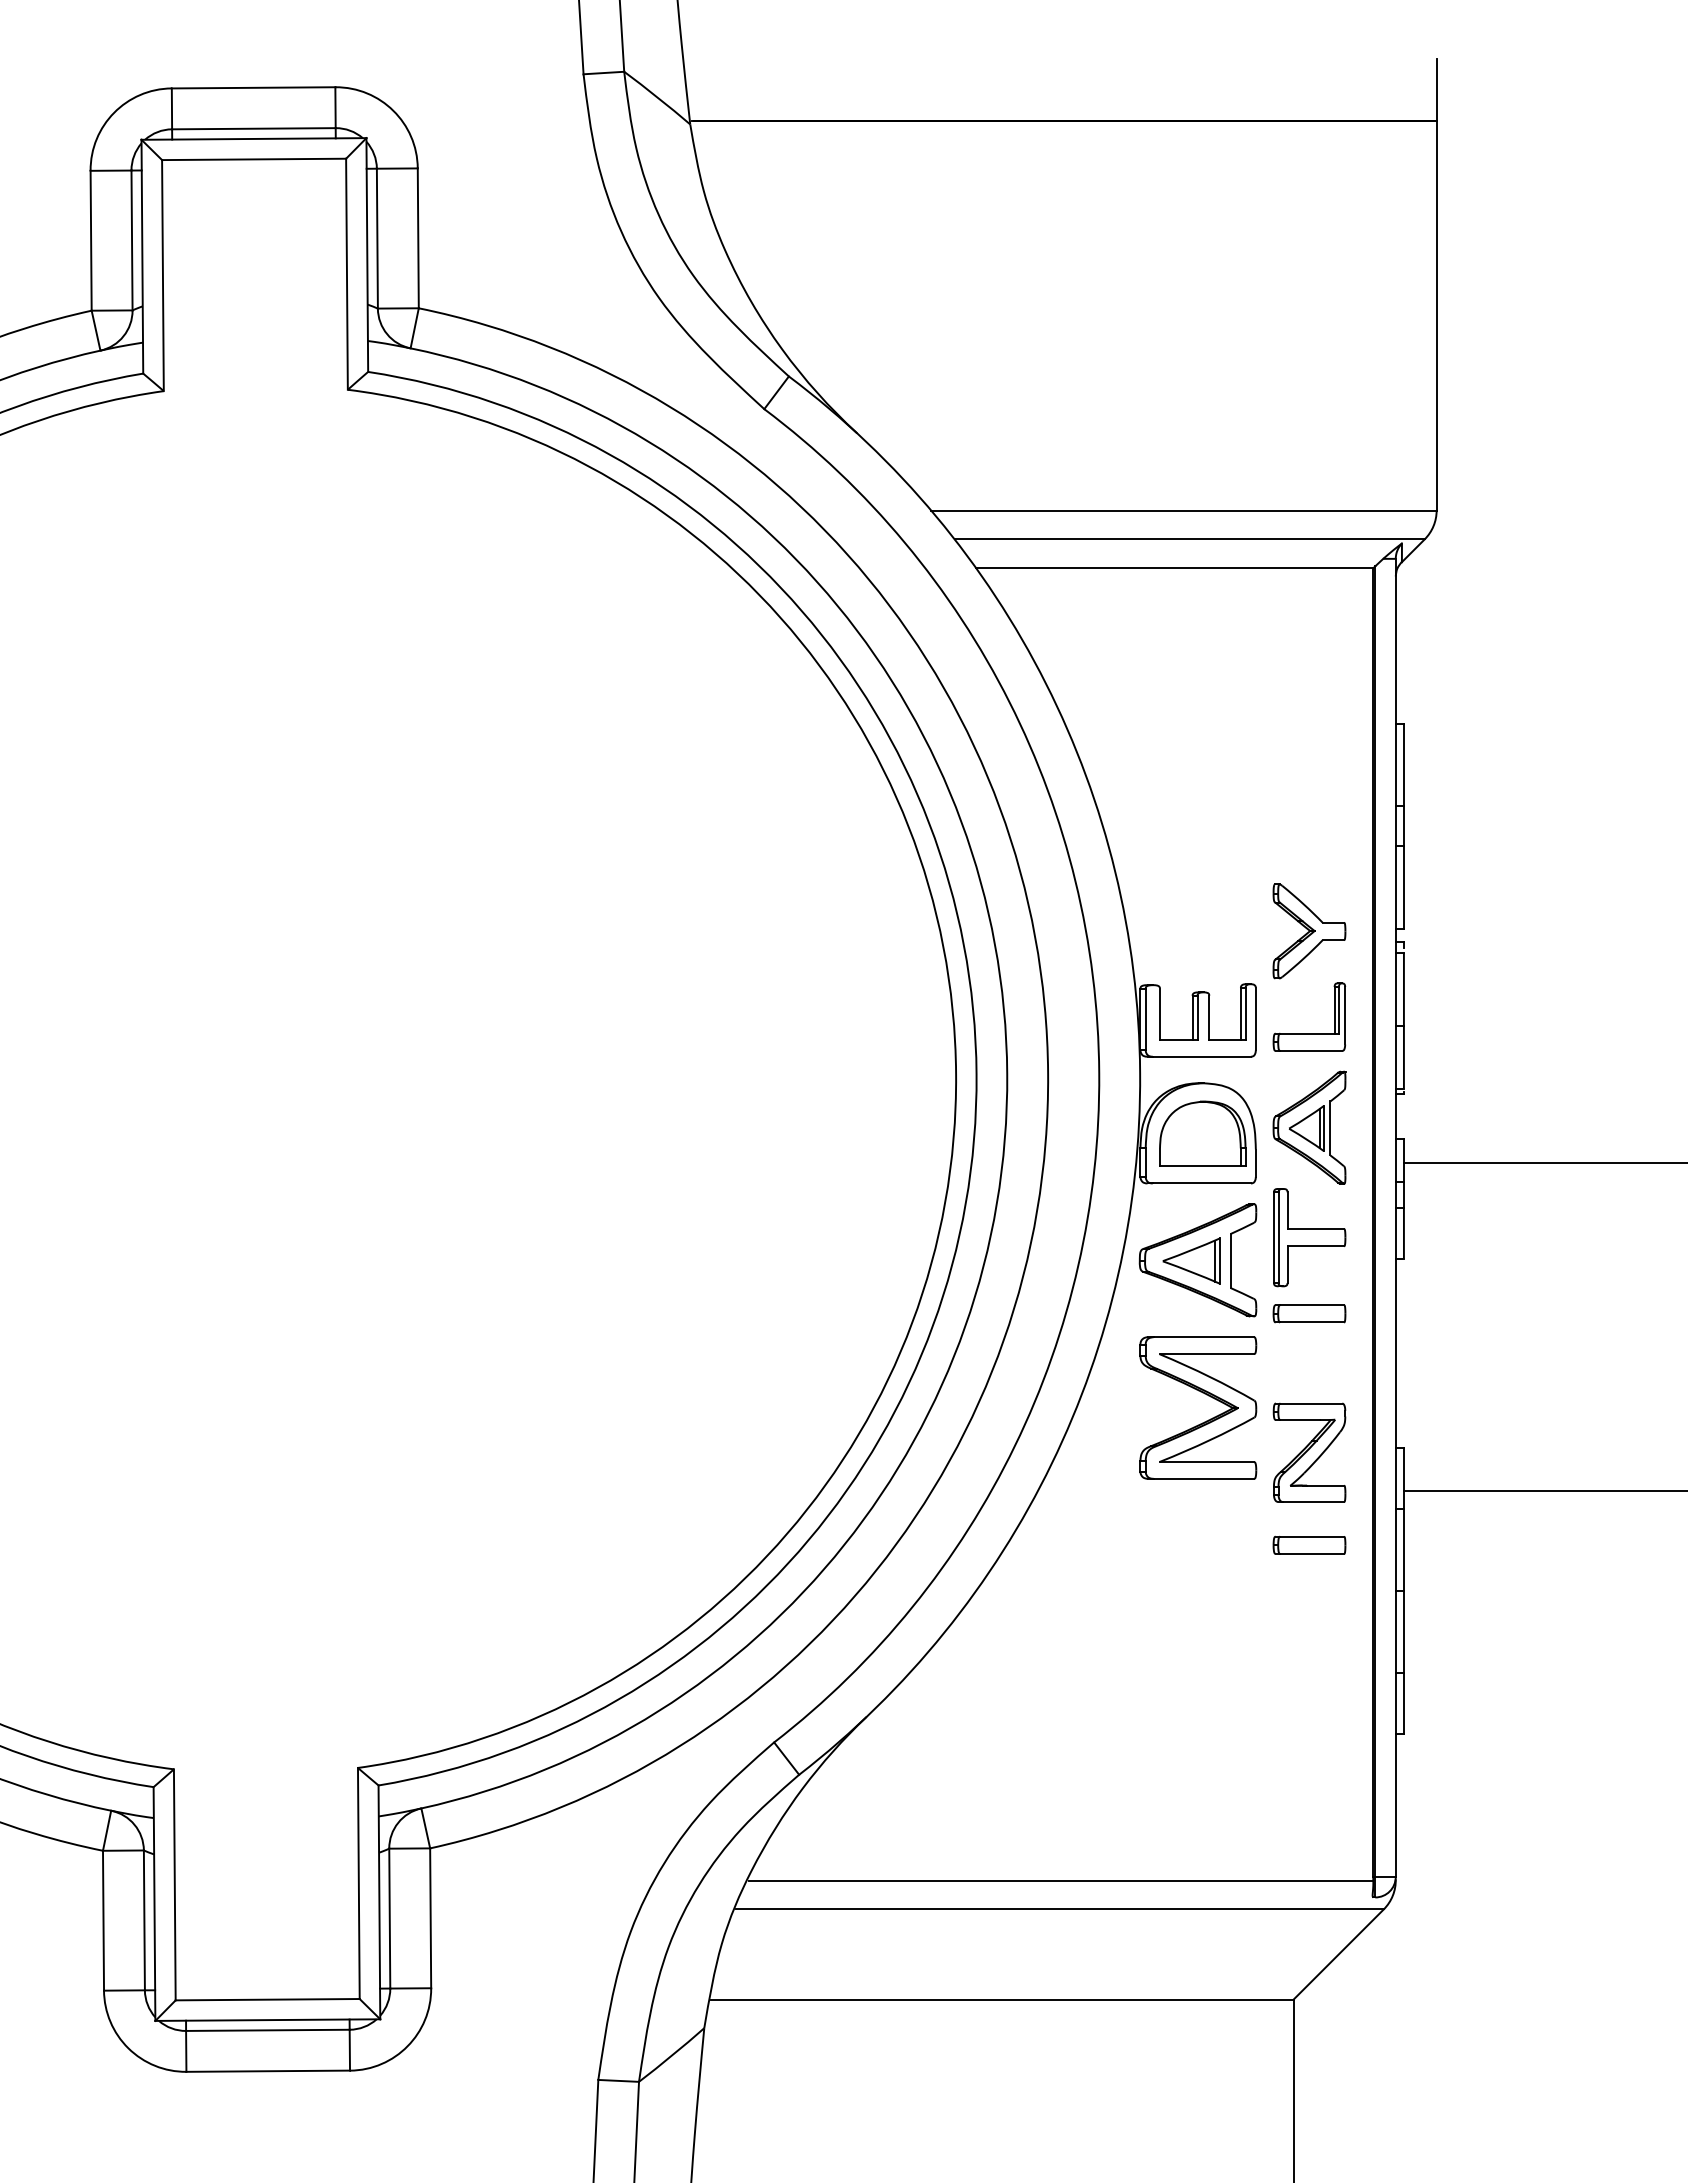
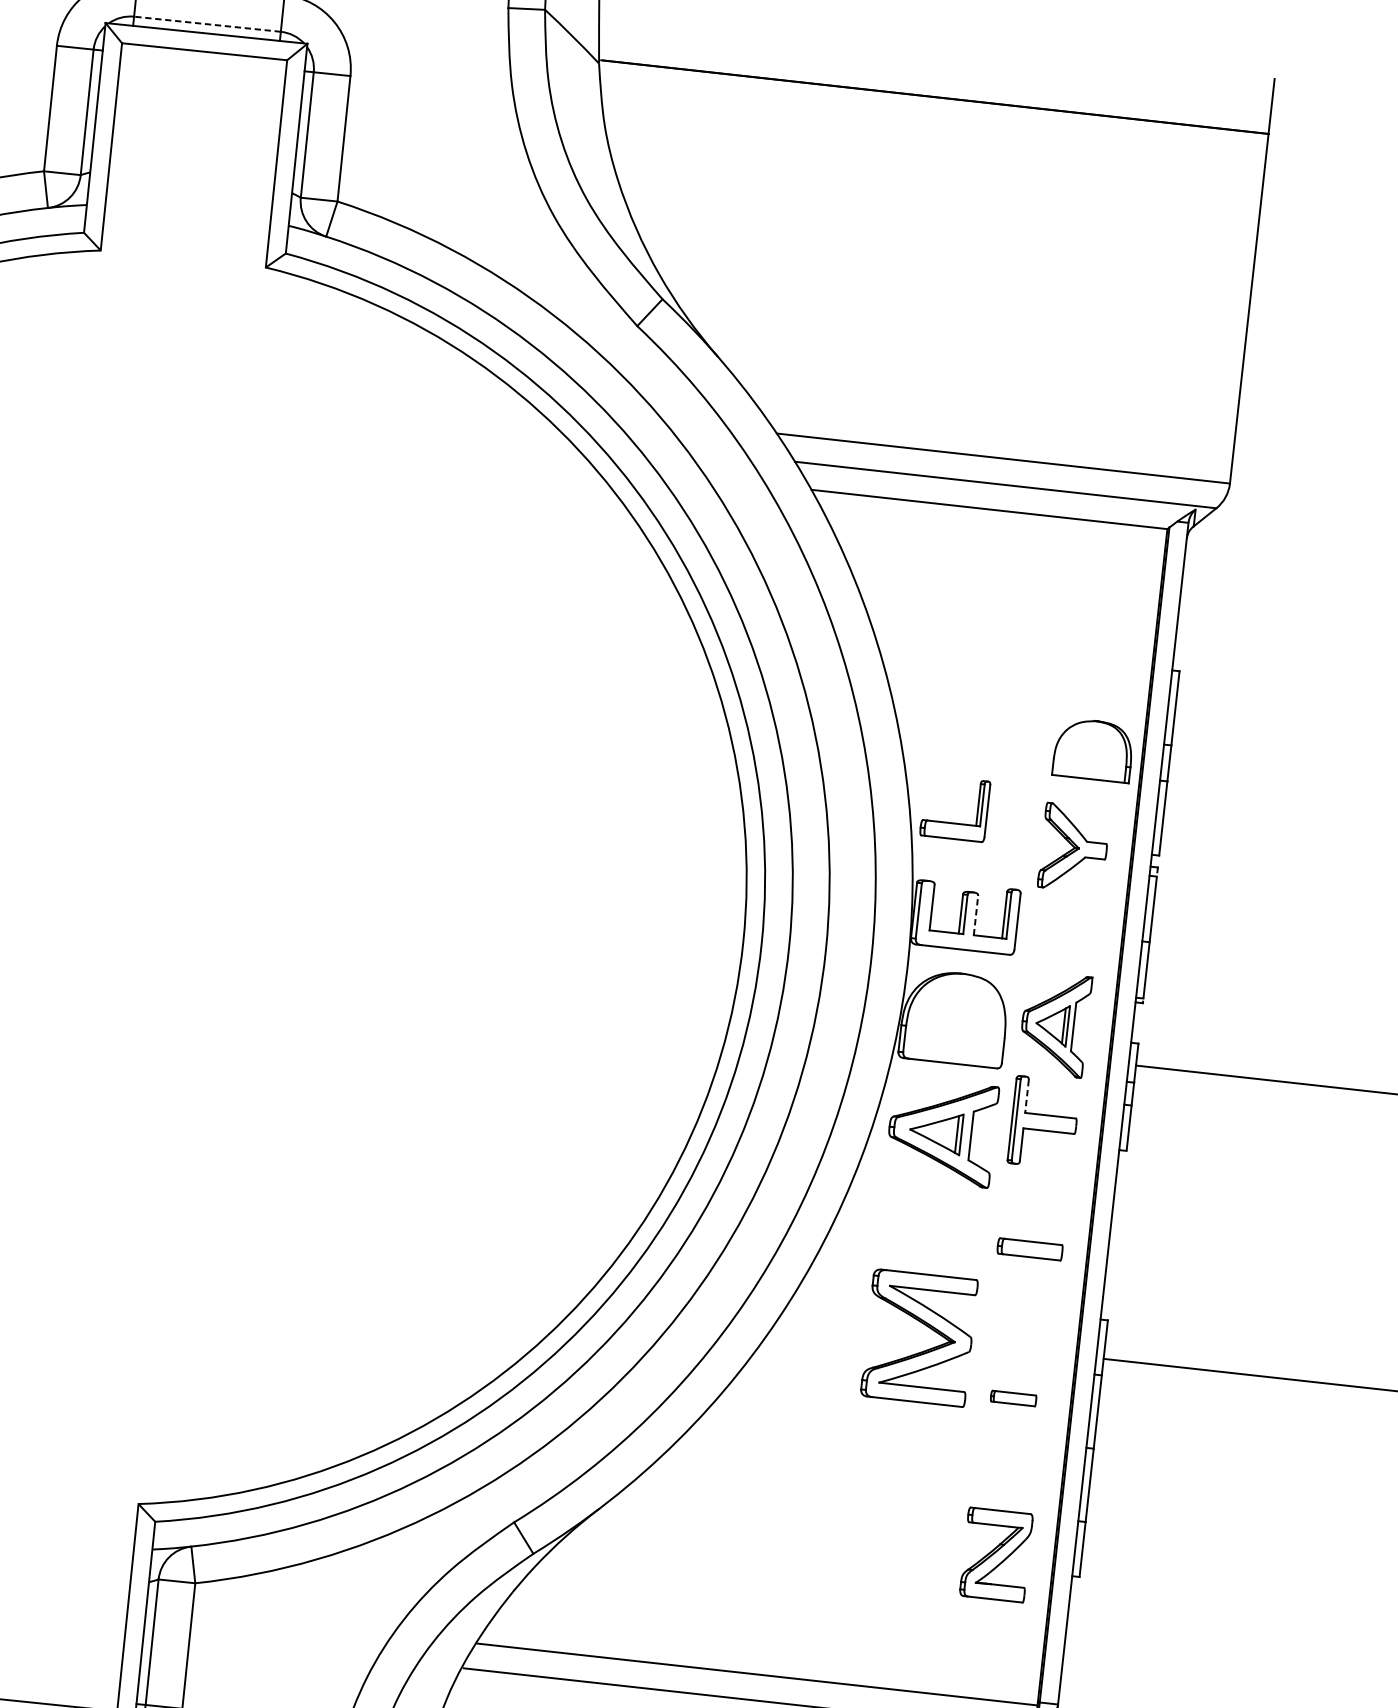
line: (253, 128) -> (207, 23), solid -> dashed
line: (1209, 1017) -> (976, 915), solid -> dashed
part: (1309, 1033) -> (953, 823), moved
part: (1202, 1133) -> (1093, 749), moved
line: (1287, 1211) -> (1026, 1097), solid -> dashed
part: (1309, 1313) -> (1030, 1249), moved
part: (1204, 1394) -> (926, 1326), moved
part: (1309, 1452) -> (996, 1554), moved
part: (1309, 1544) -> (1013, 1397), size x0.7

